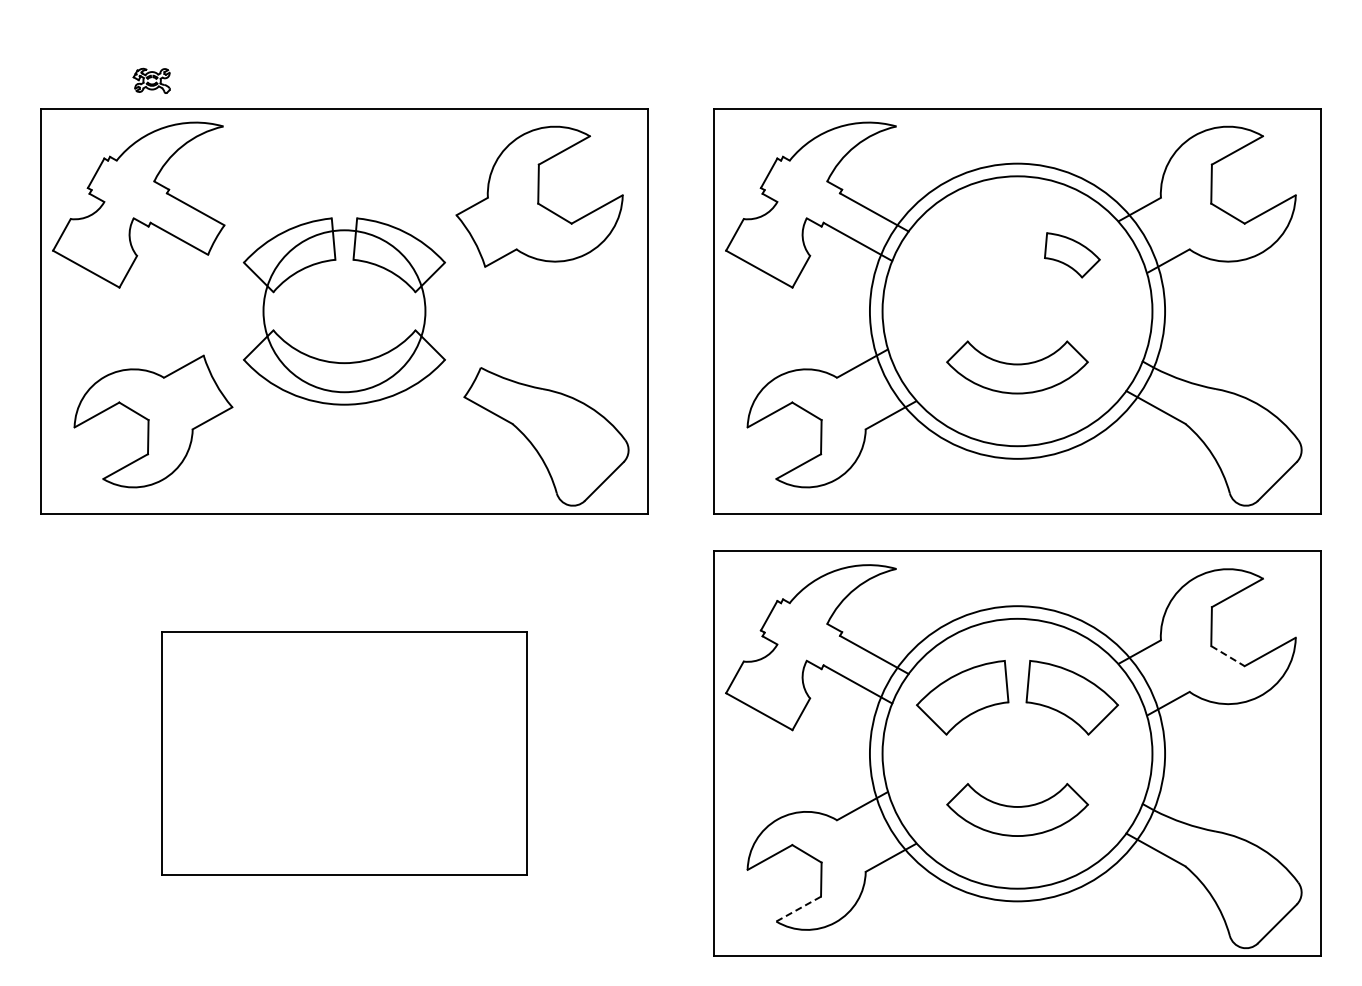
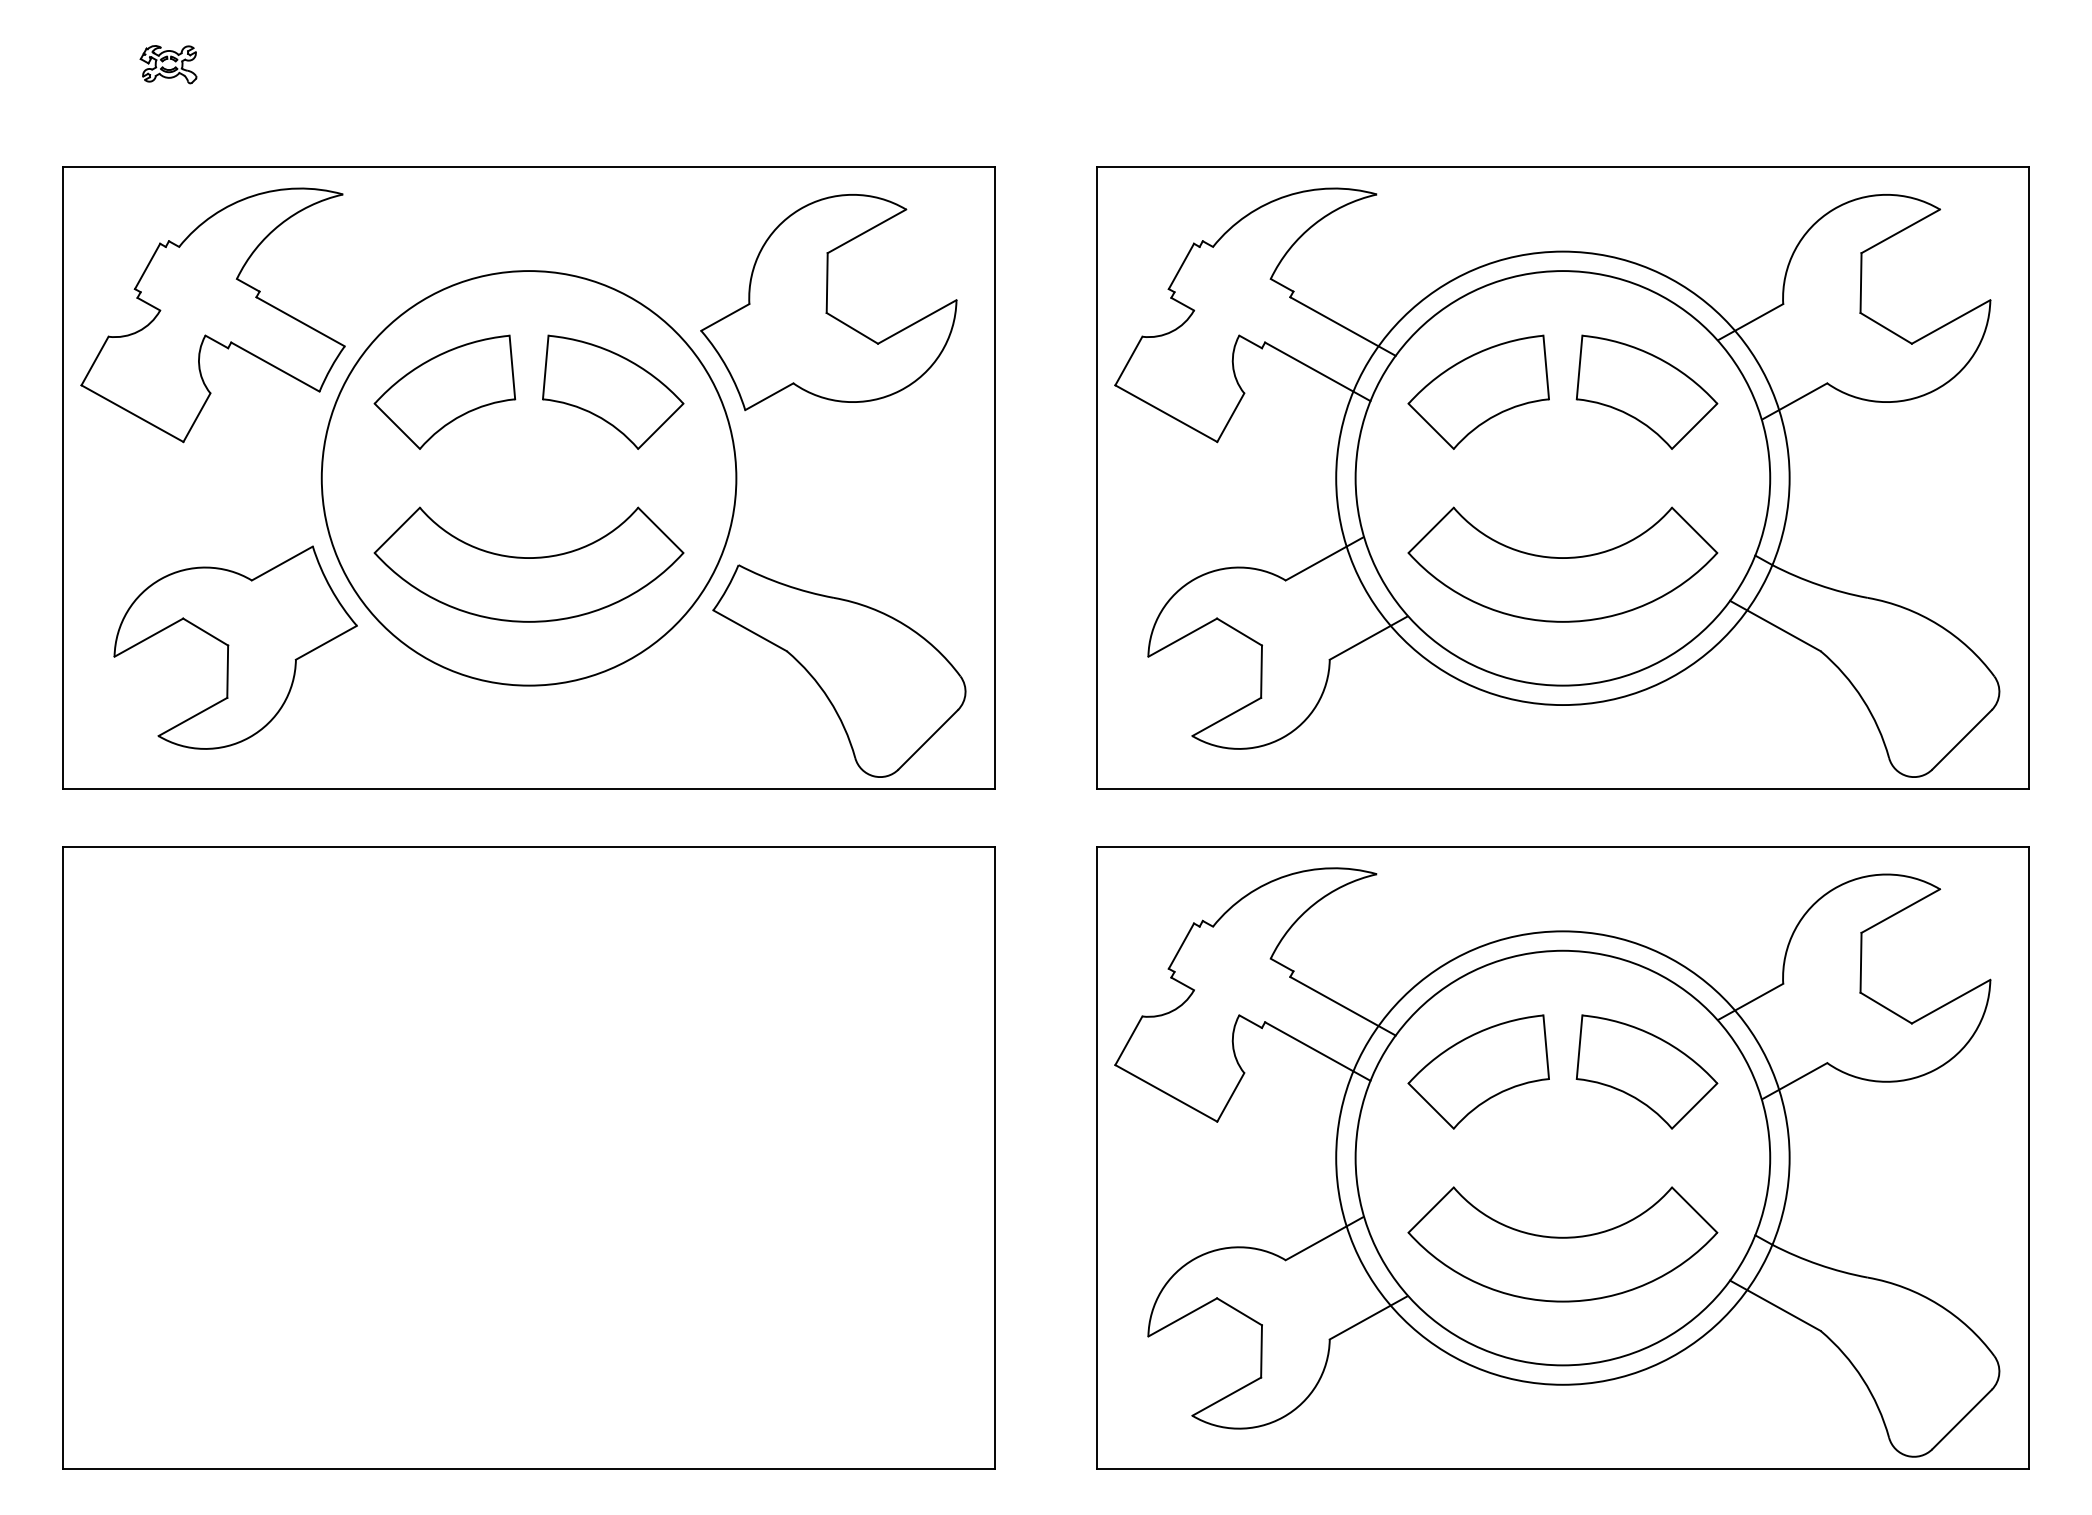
part: (151, 80) -> (168, 63), moved
part: (962, 255) -> (1478, 392), added
part: (1072, 255) -> (1647, 392), size x1.67
circle: (344, 311) -> (529, 478), size x1.67
part: (1017, 367) -> (1562, 564), size x1.43
line: (1228, 656) -> (1887, 1008), dashed -> solid
part: (344, 753) -> (529, 1157), size x1.67
part: (1017, 809) -> (1562, 1243), size x1.43
line: (798, 909) -> (1226, 1397), dashed -> solid

